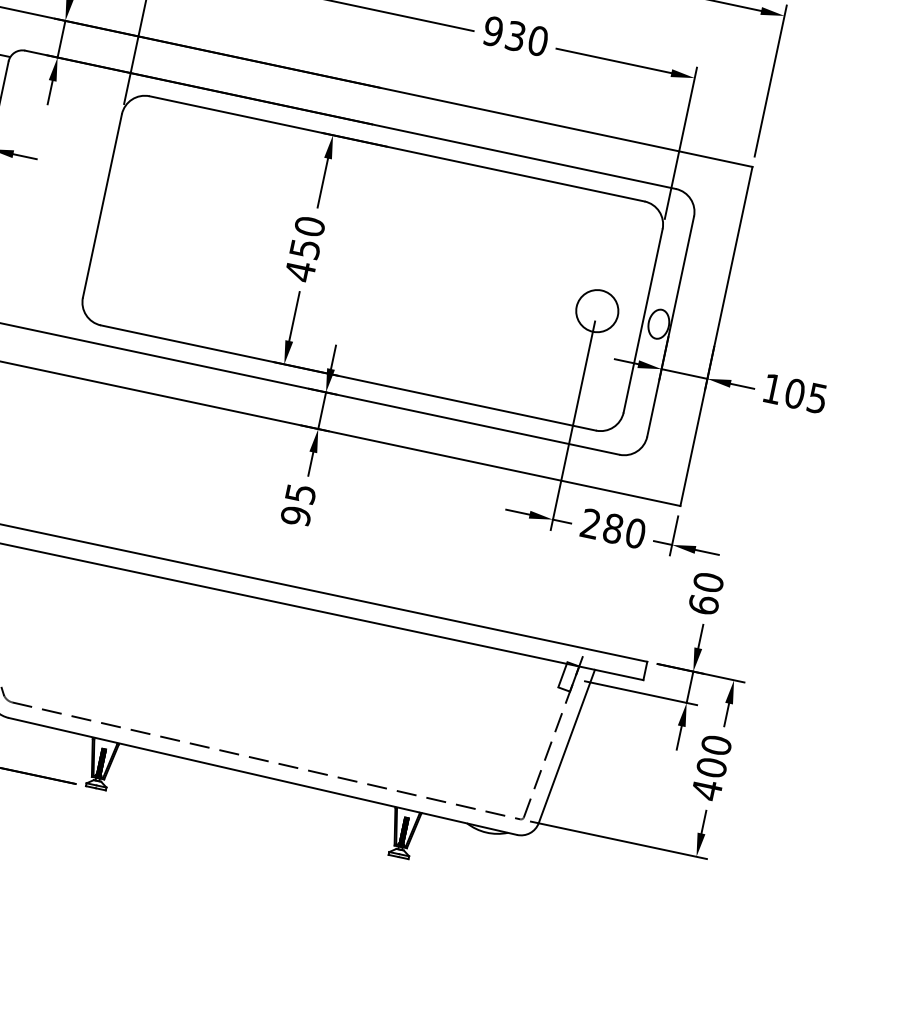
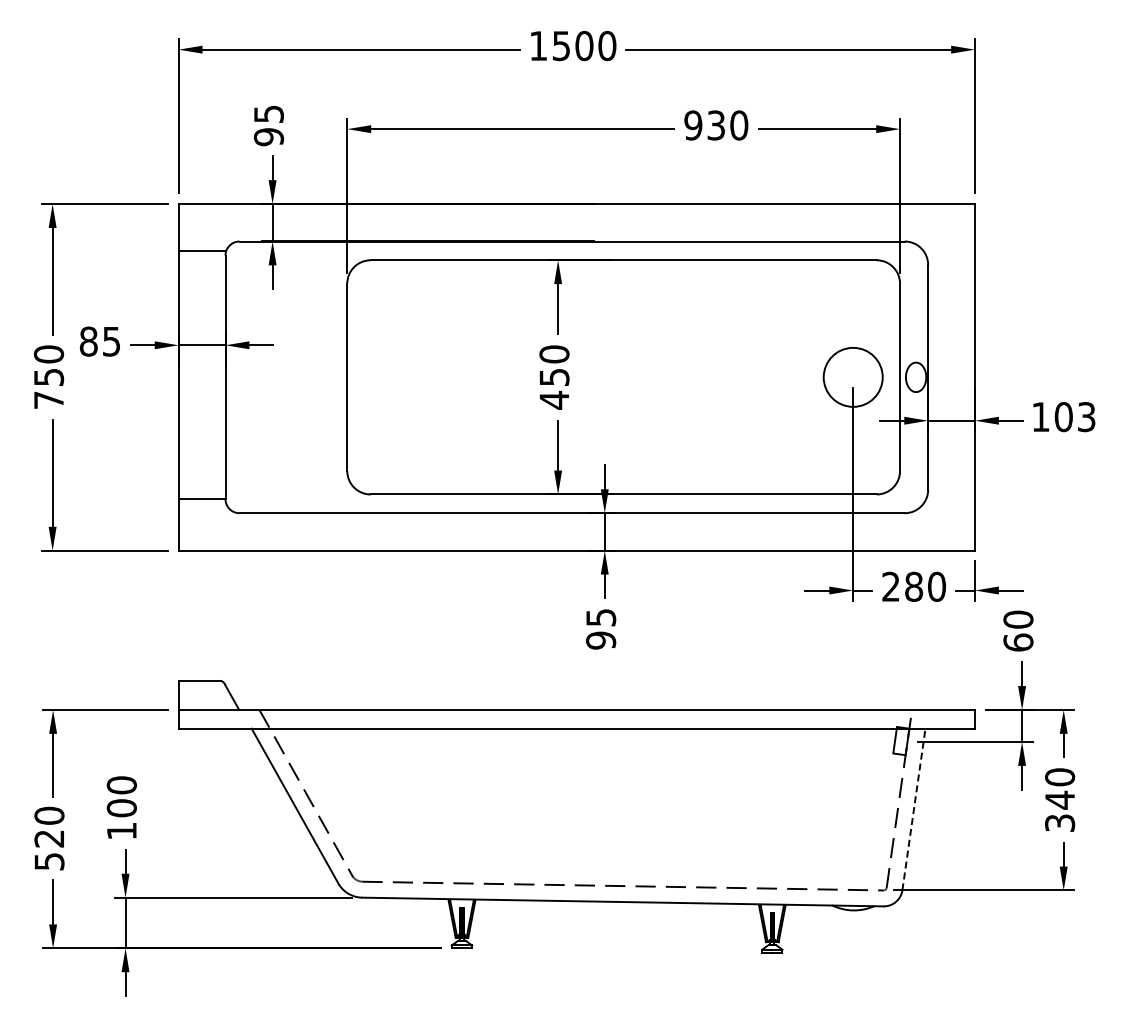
circle: (597, 311) -> (853, 377), size x1.4
text: (817, 397) -> (1086, 416), 105 -> 103
line: (566, 746) -> (913, 809), solid -> dashed
text: (709, 778) -> (1060, 811), 400 -> 340

